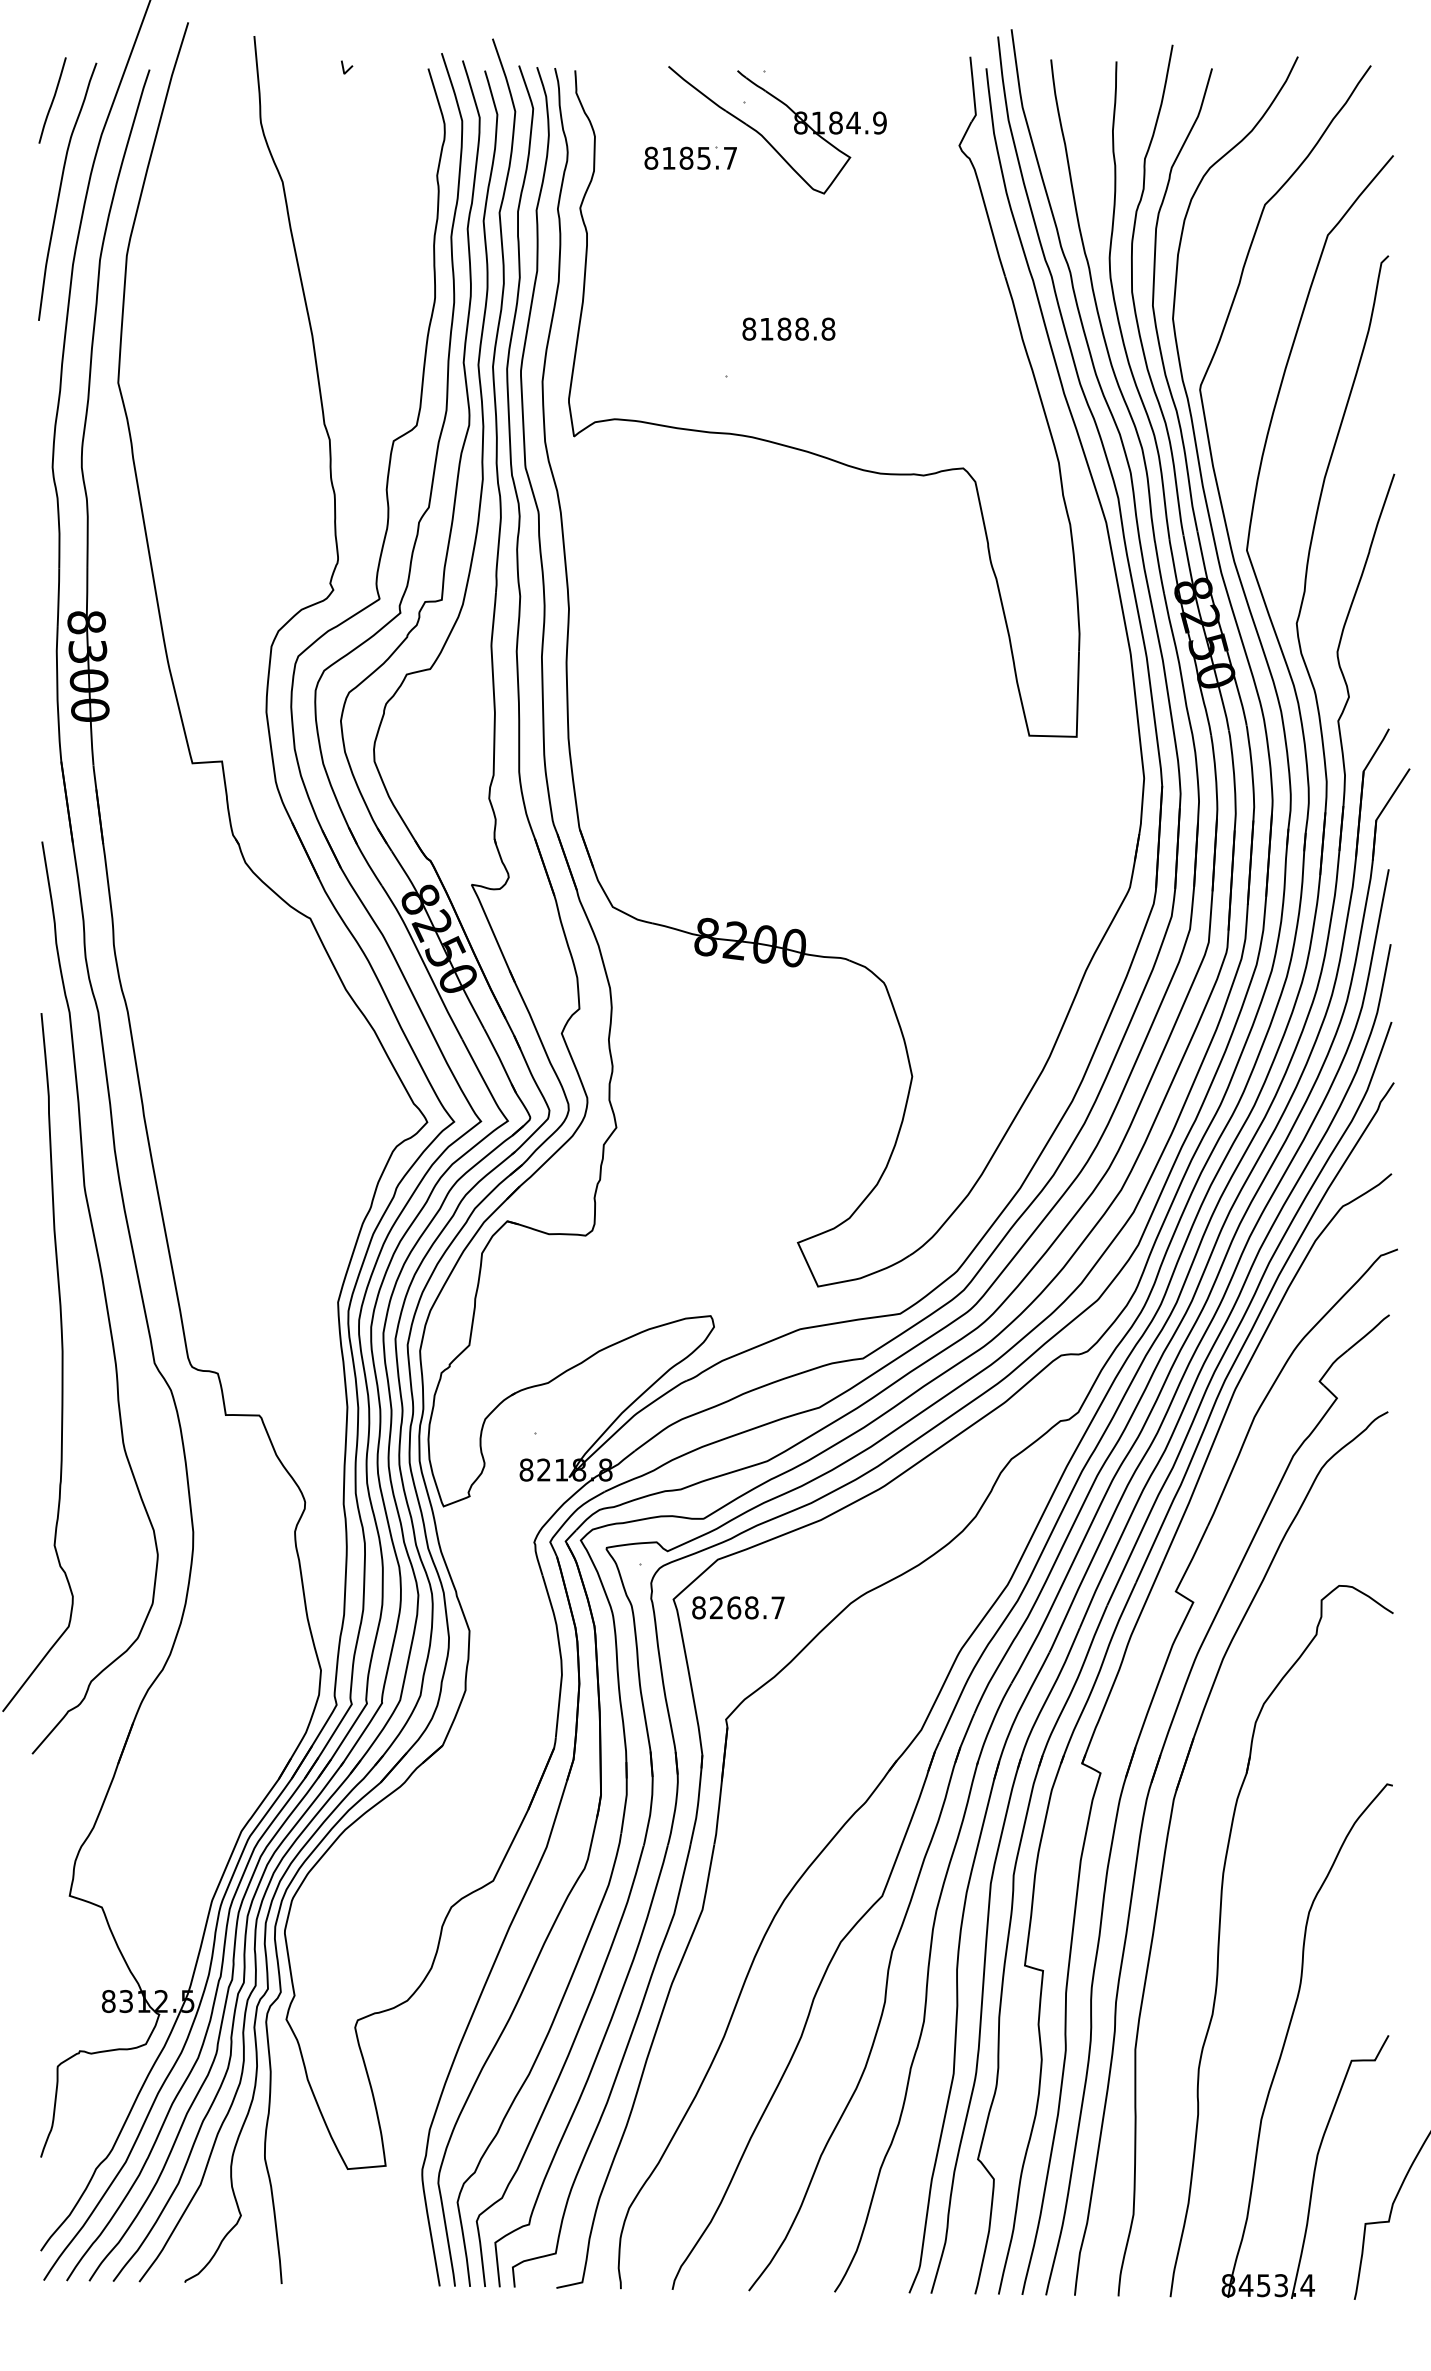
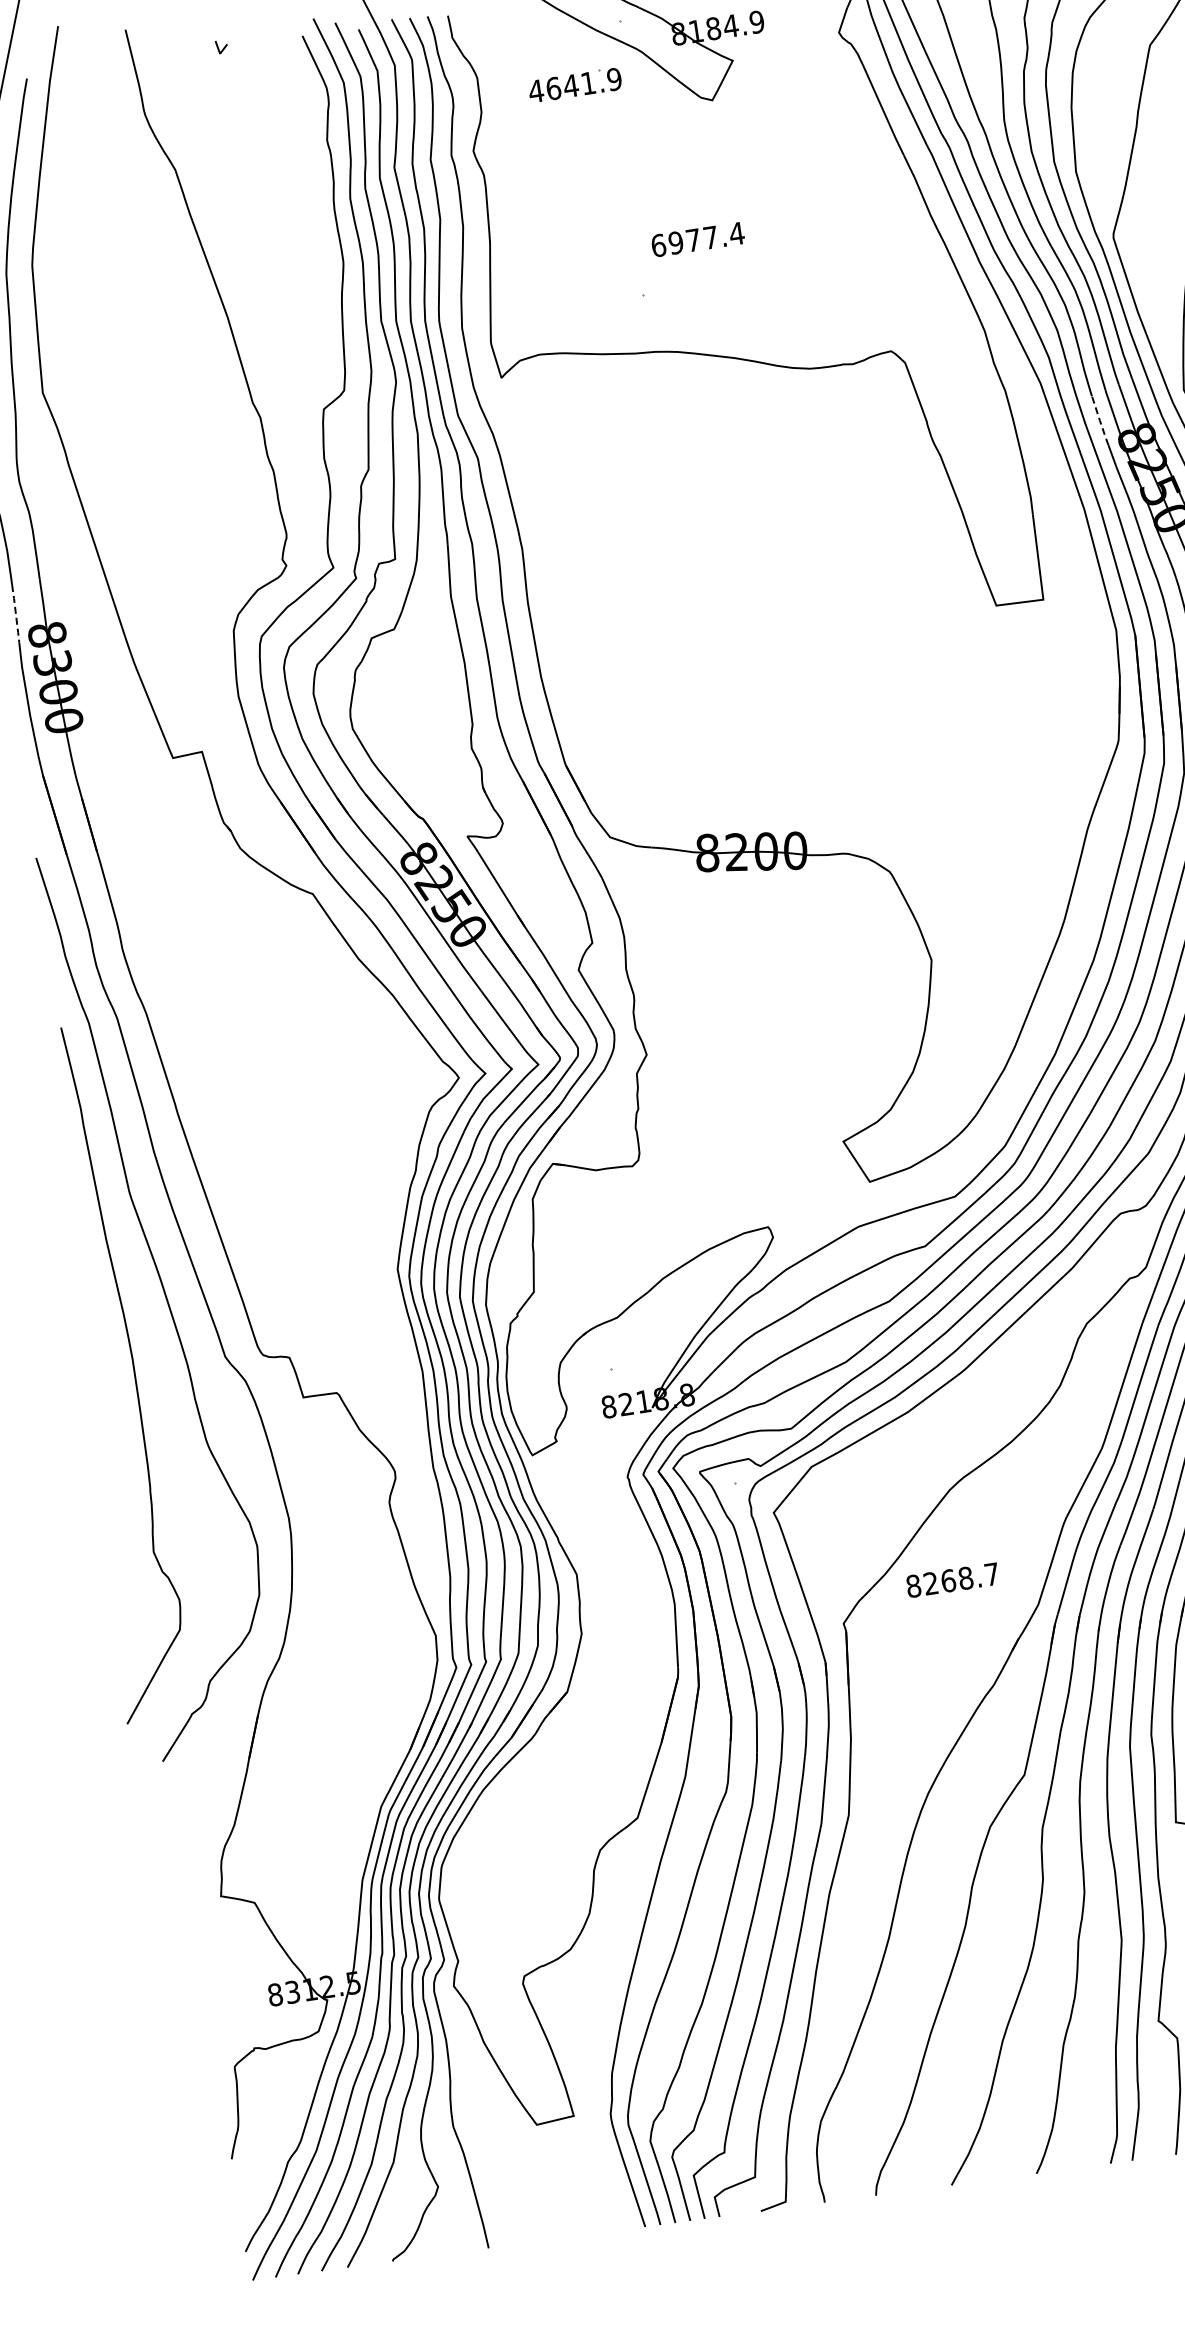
text: (690, 157) -> (574, 84), 8185.7 -> 4641.9
text: (788, 328) -> (697, 239), 8188.8 -> 6977.4
line: (1159, 568) -> (1100, 420), solid -> dashed
line: (58, 597) -> (15, 614), solid -> dashed
text: (738, 1607) -> (952, 1579), moved

